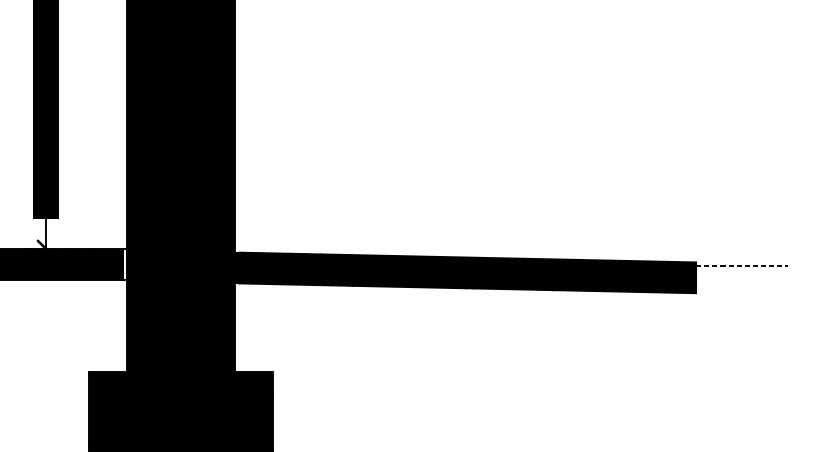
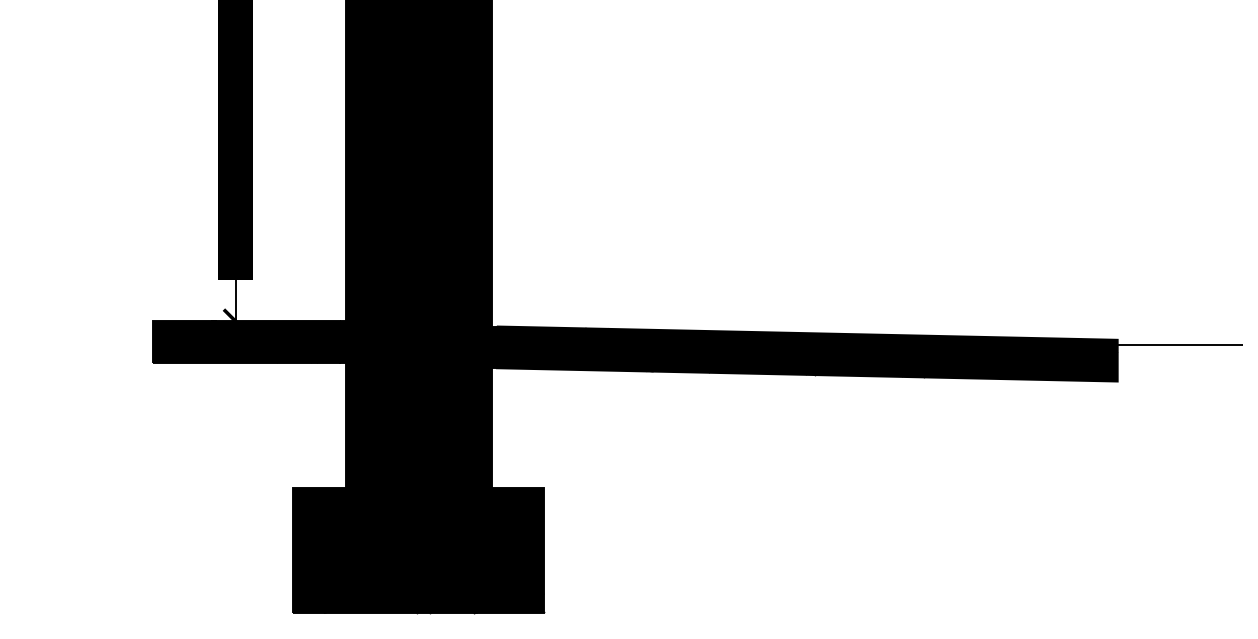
fill: (124, 264) -> (342, 342), added
line: (742, 266) -> (1180, 345), dashed -> solid

